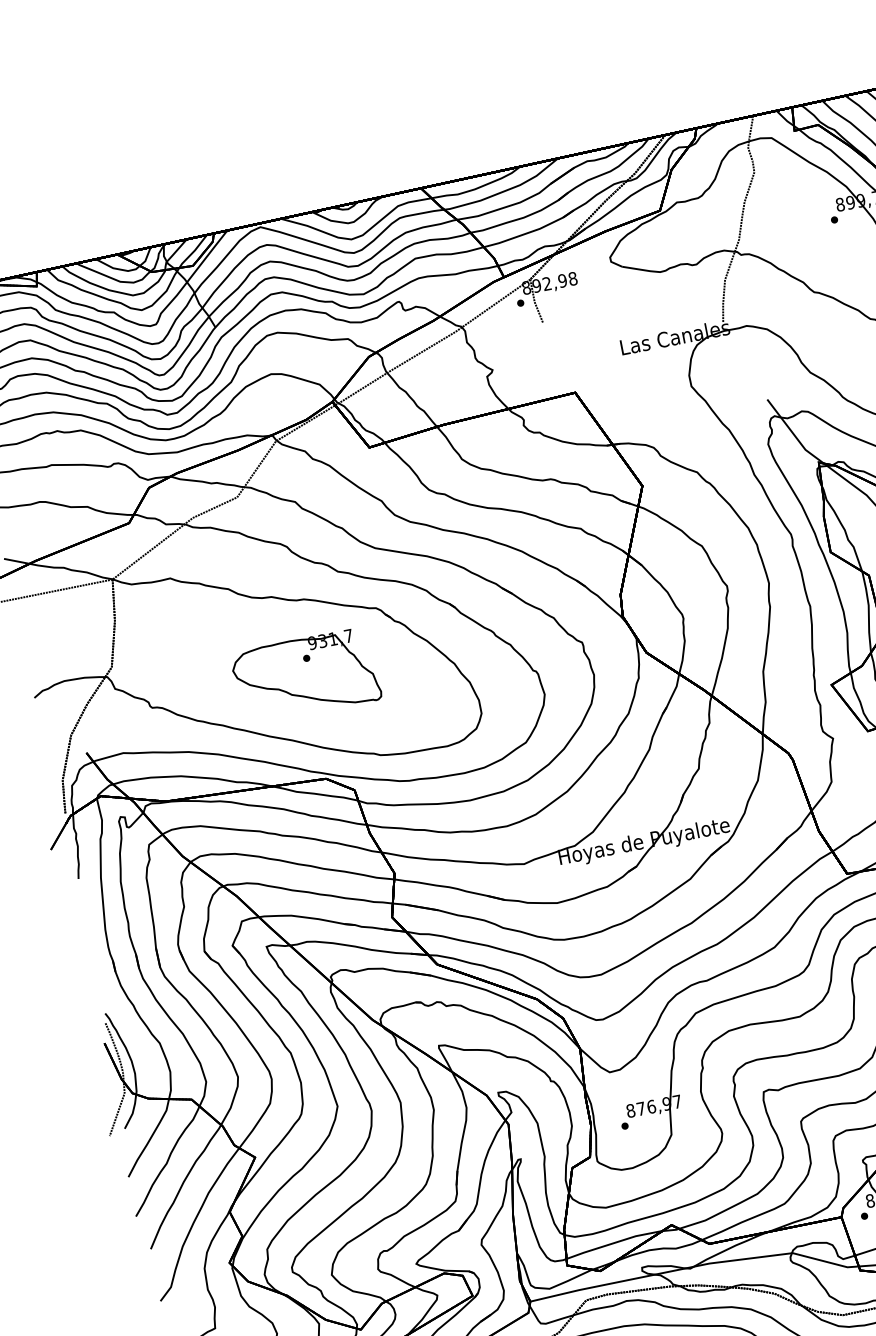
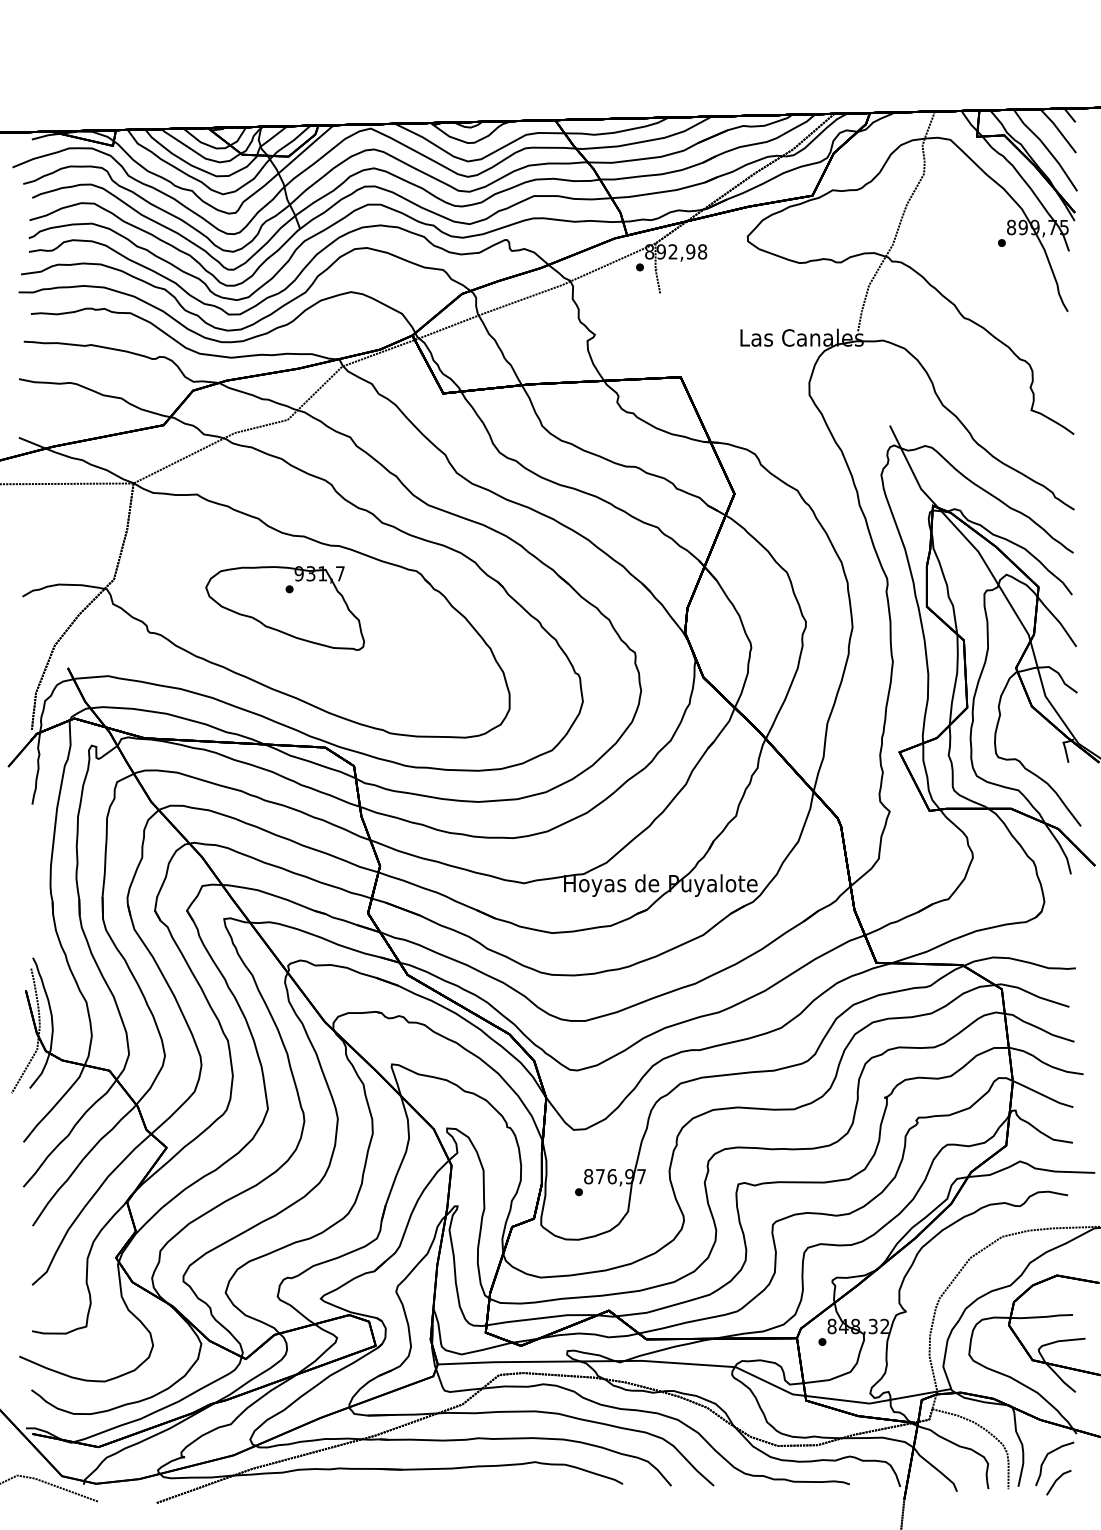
part: (306, 675) -> (285, 608), moved

